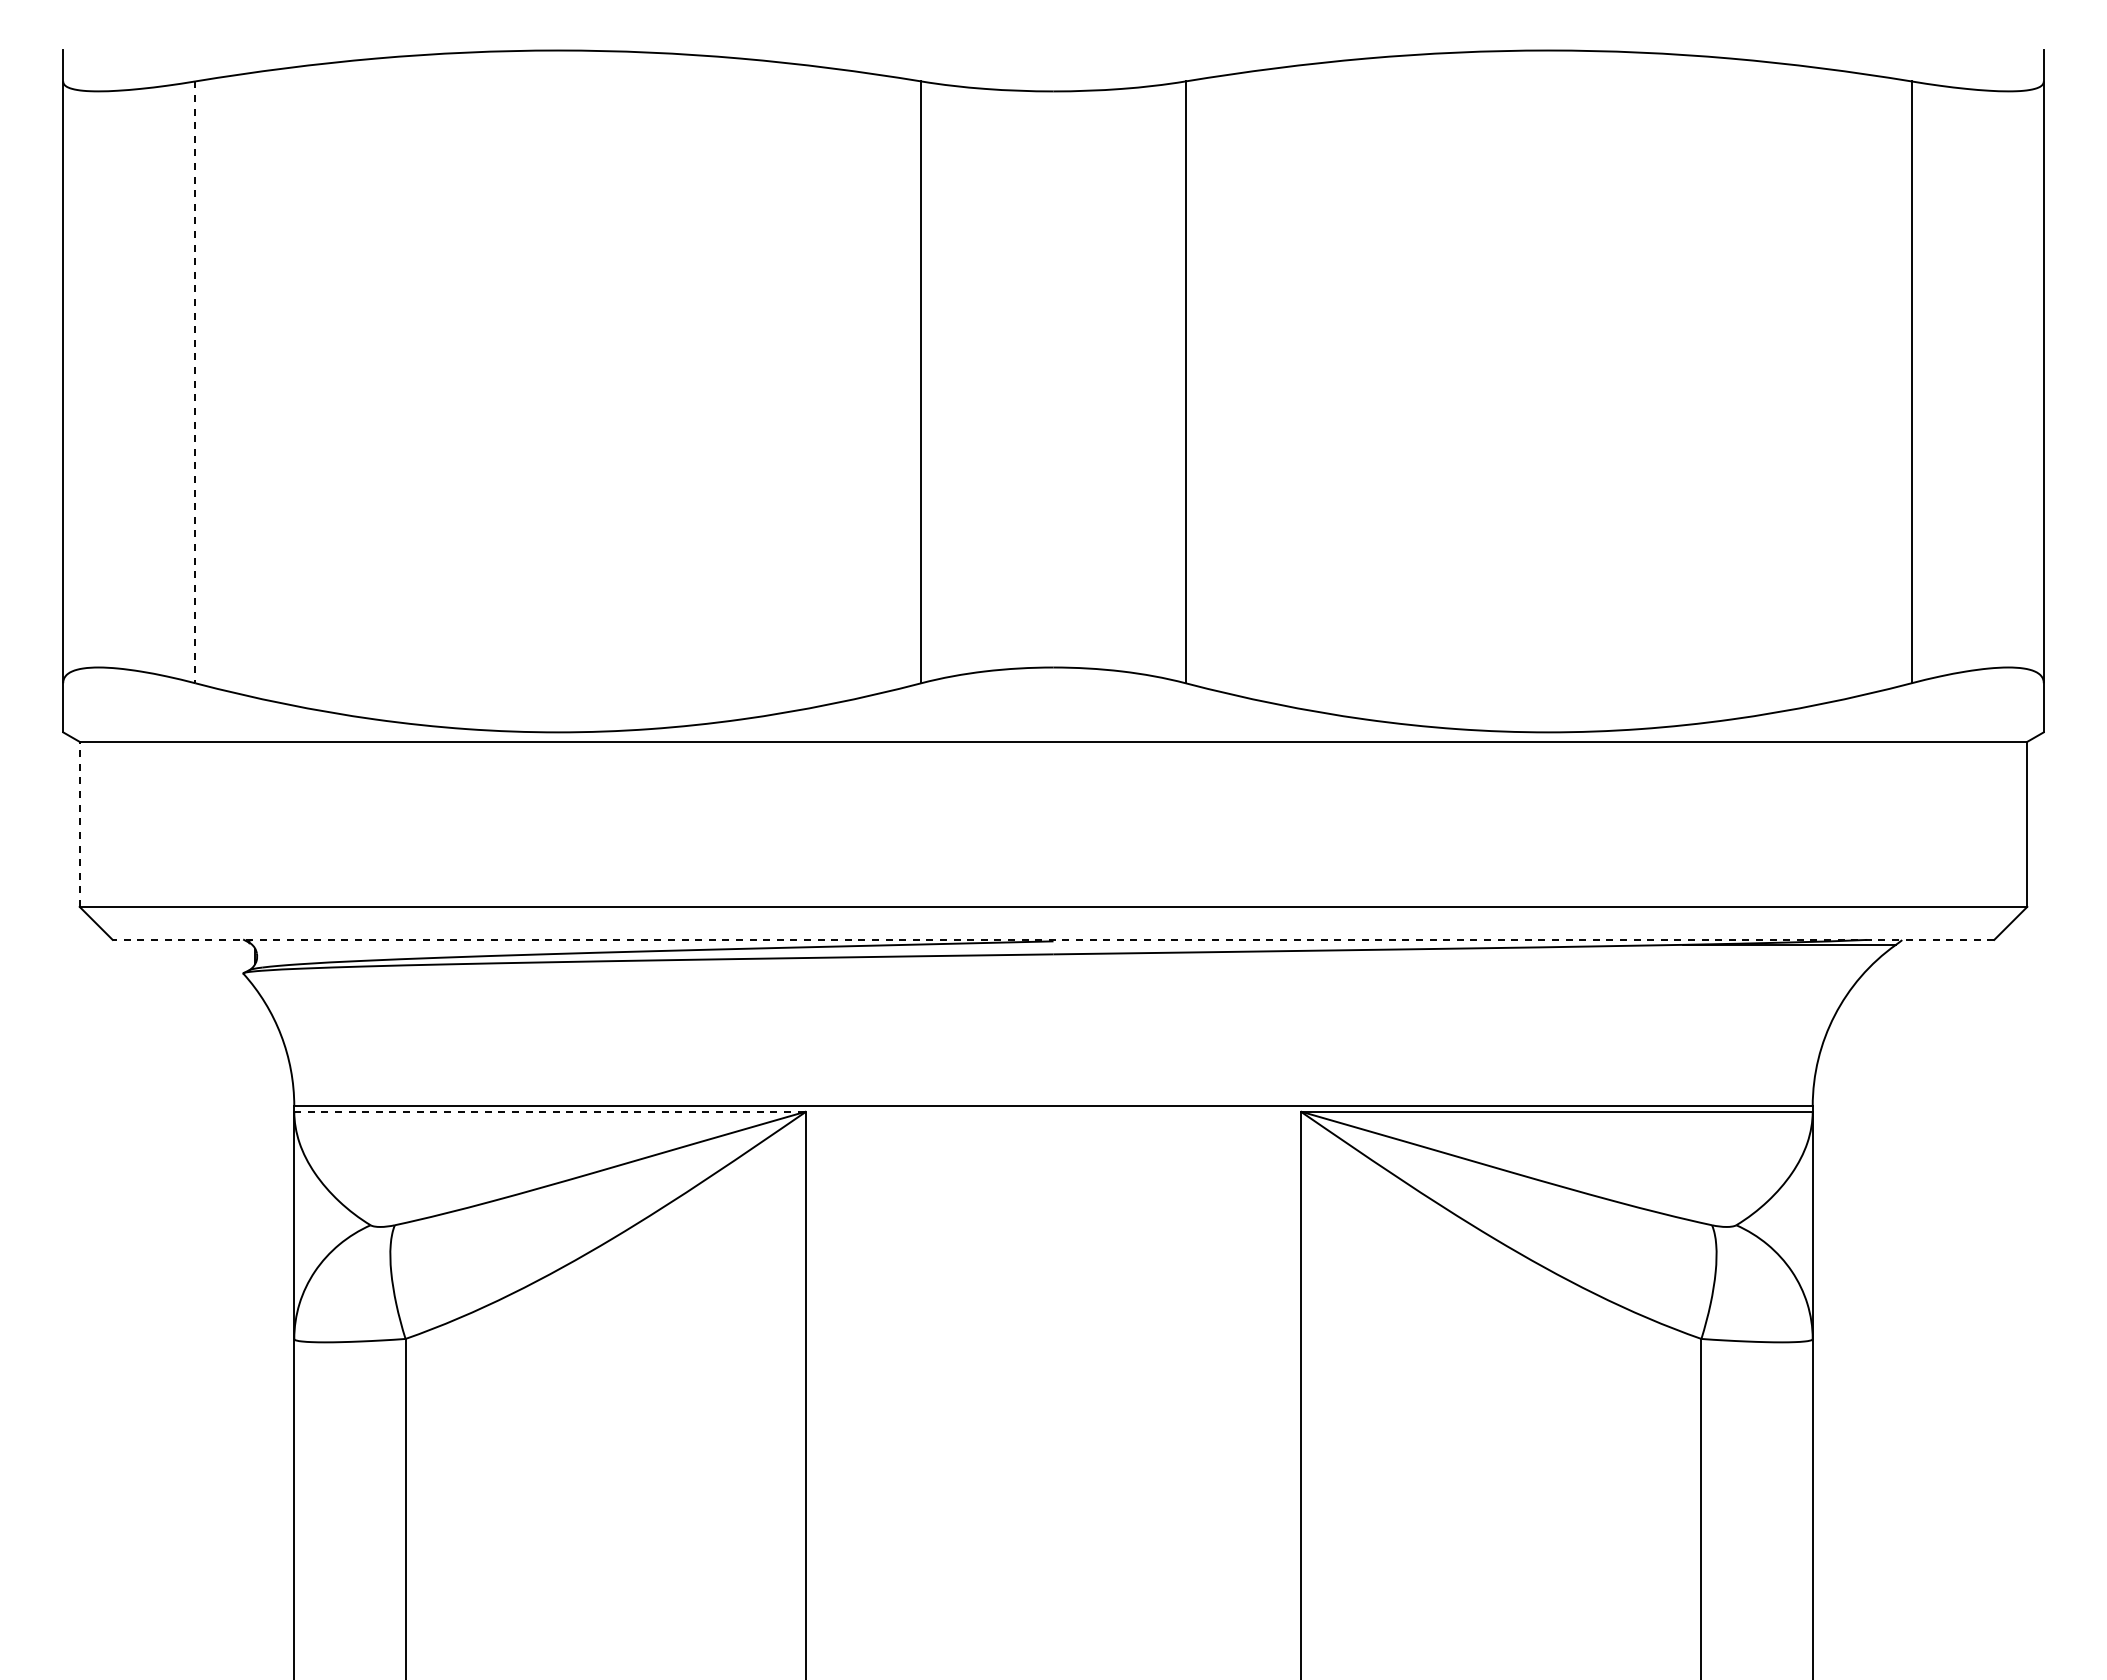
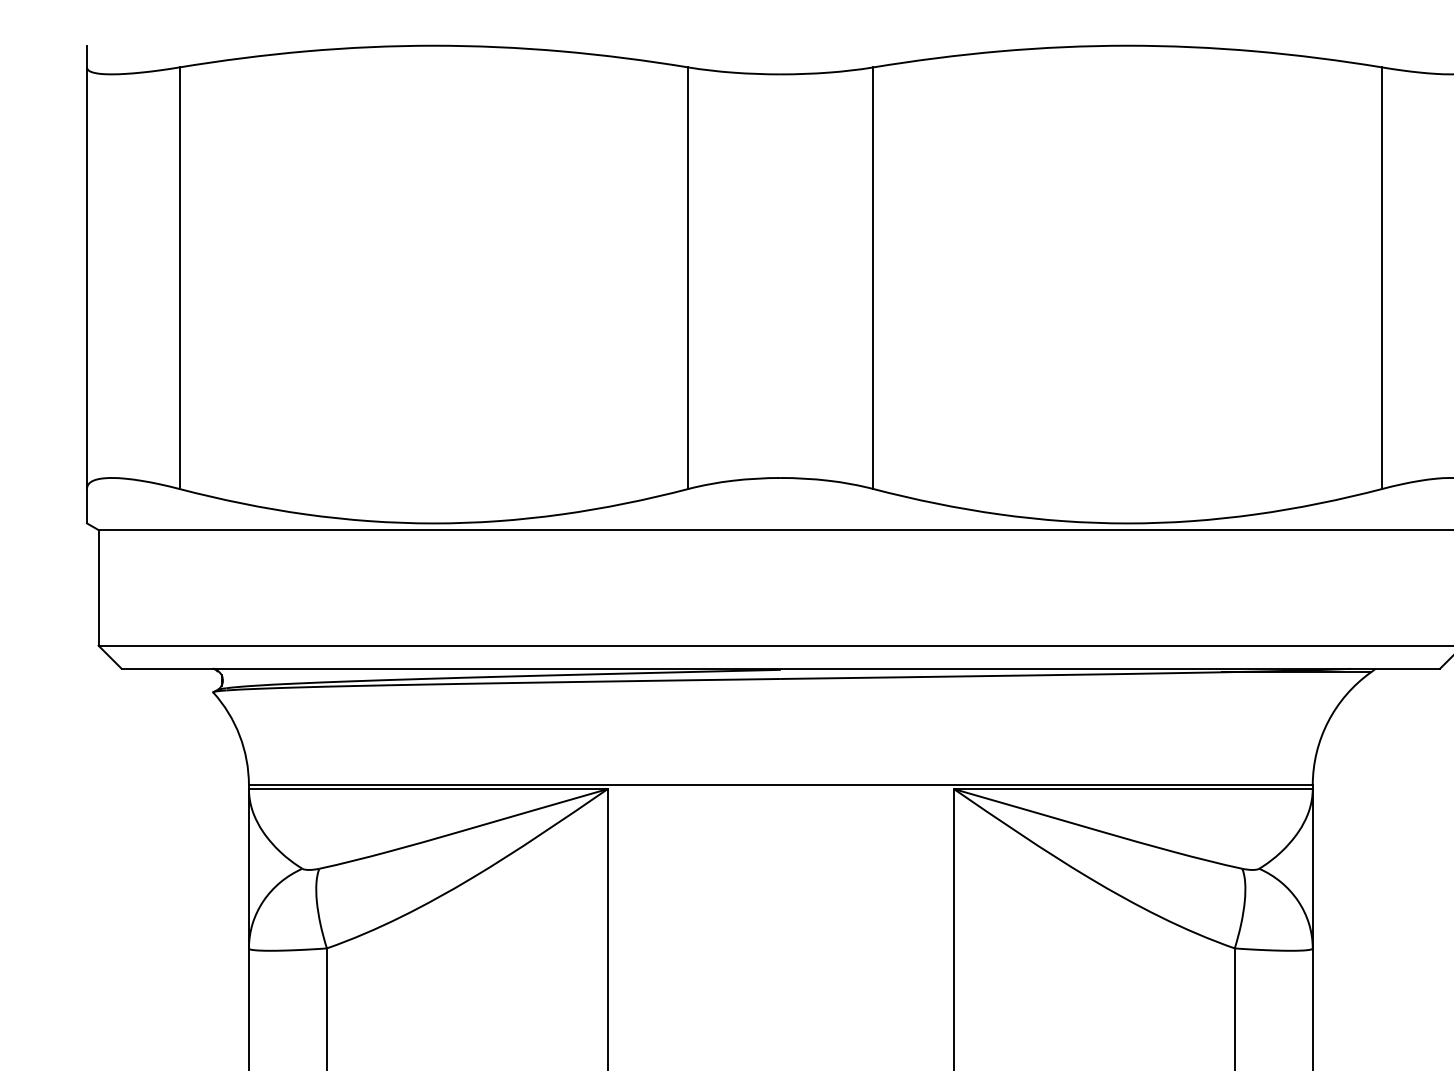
line: (195, 382) -> (179, 278), dashed -> solid
line: (79, 824) -> (98, 587), dashed -> solid
line: (1053, 939) -> (780, 668), dashed -> solid
line: (550, 1111) -> (428, 789), dashed -> solid

